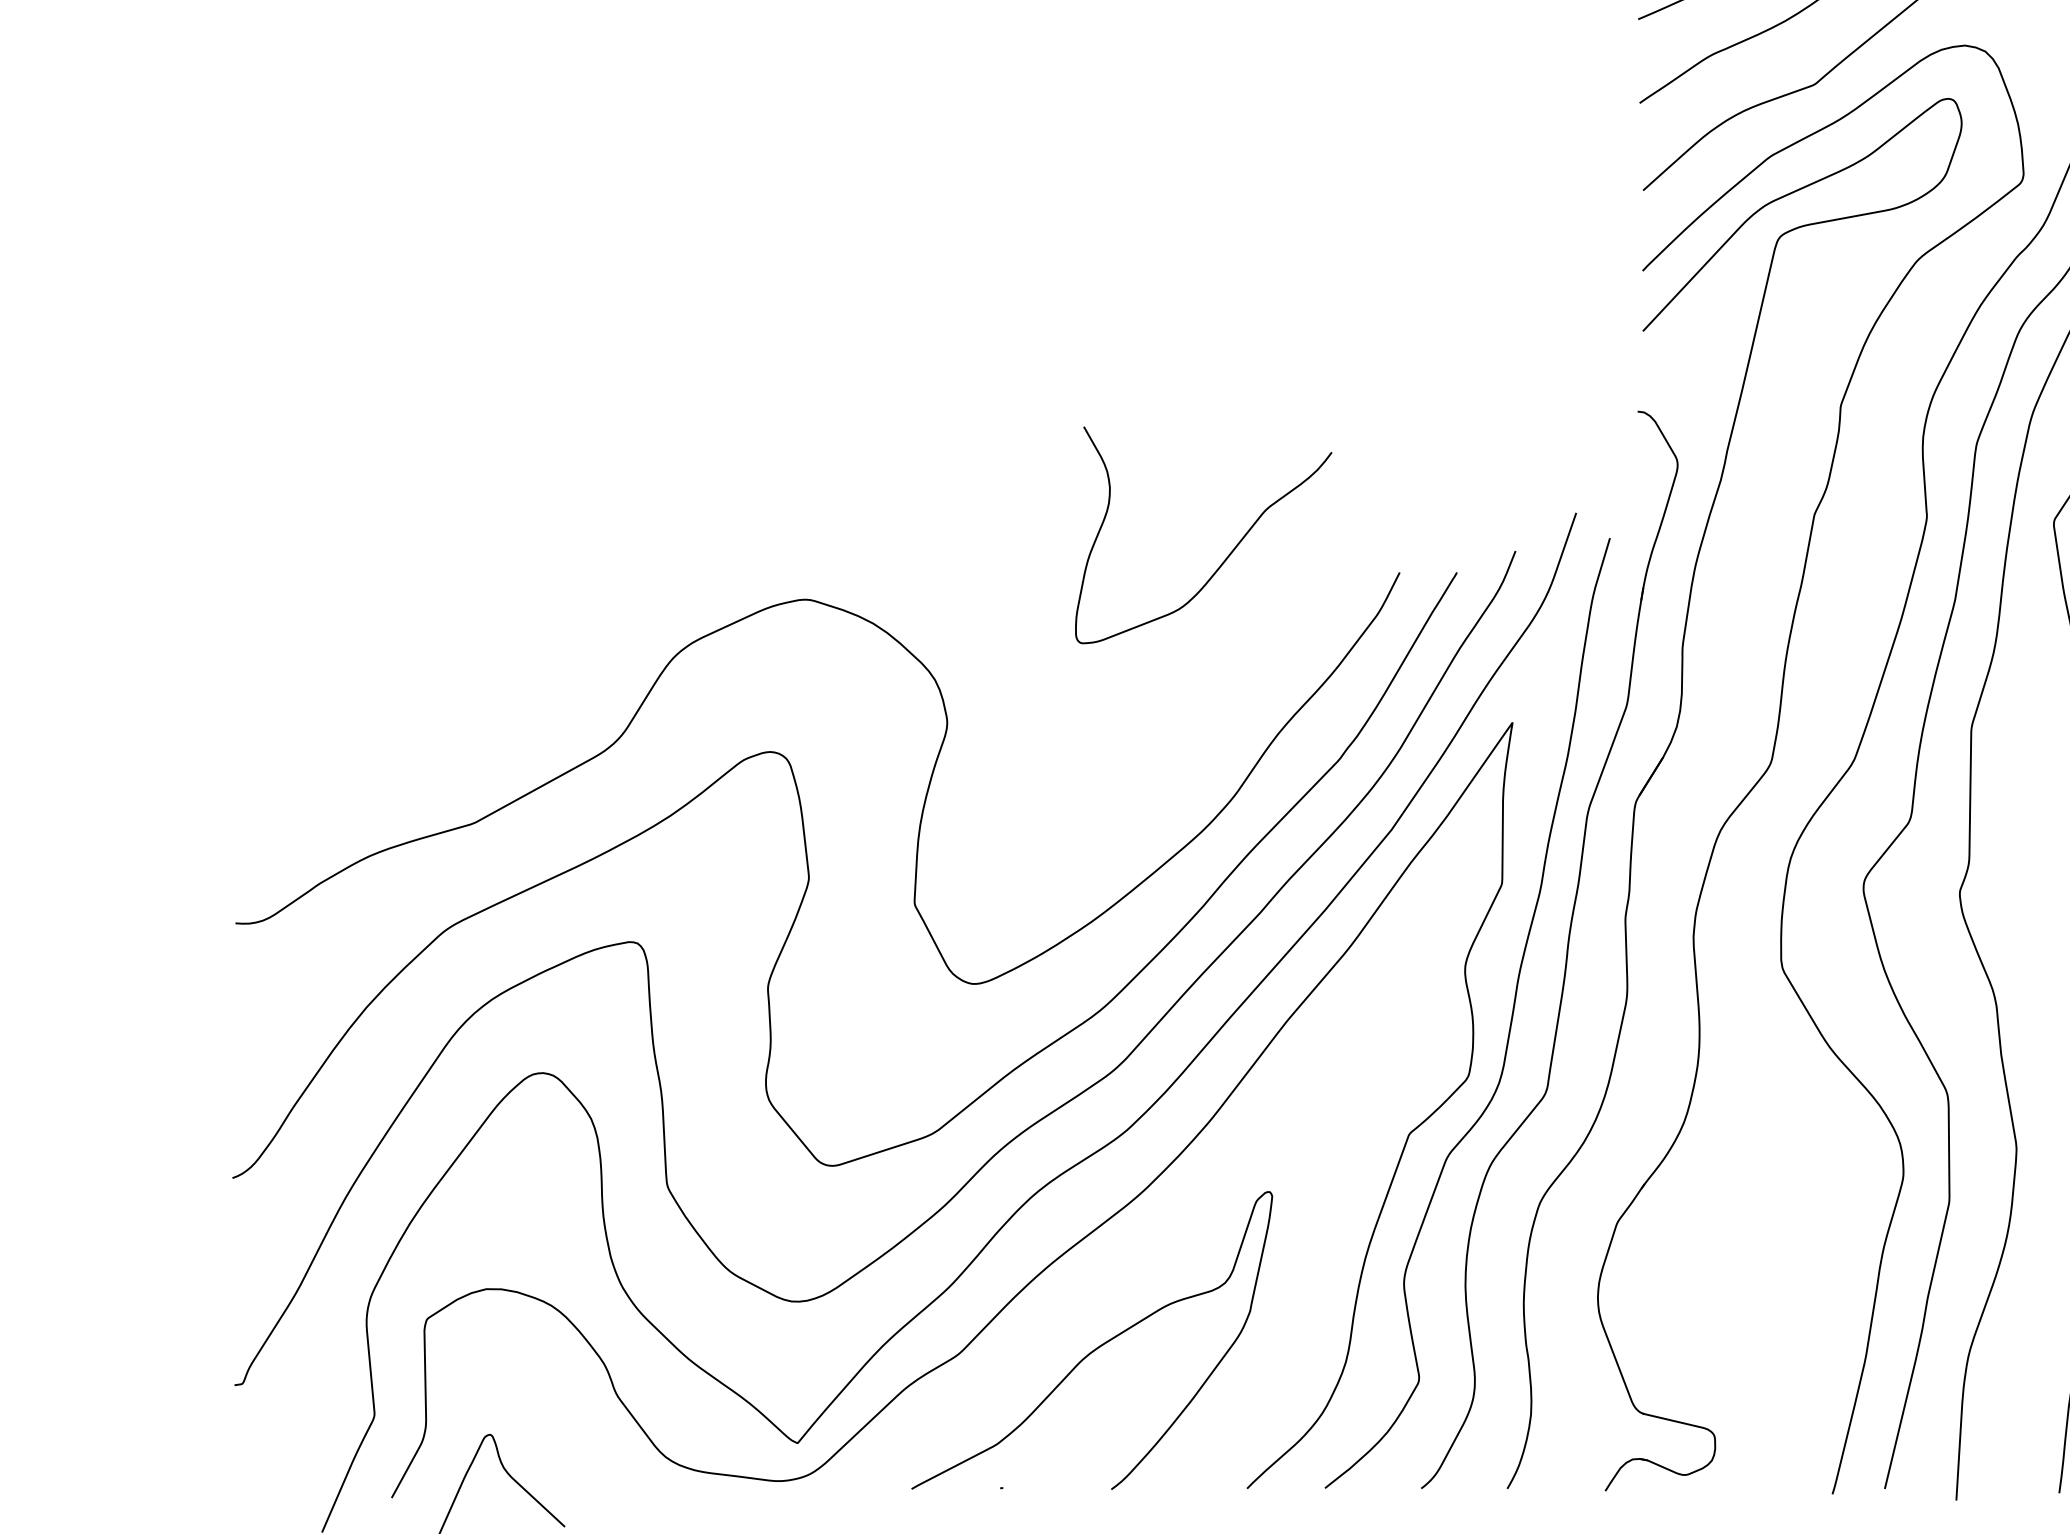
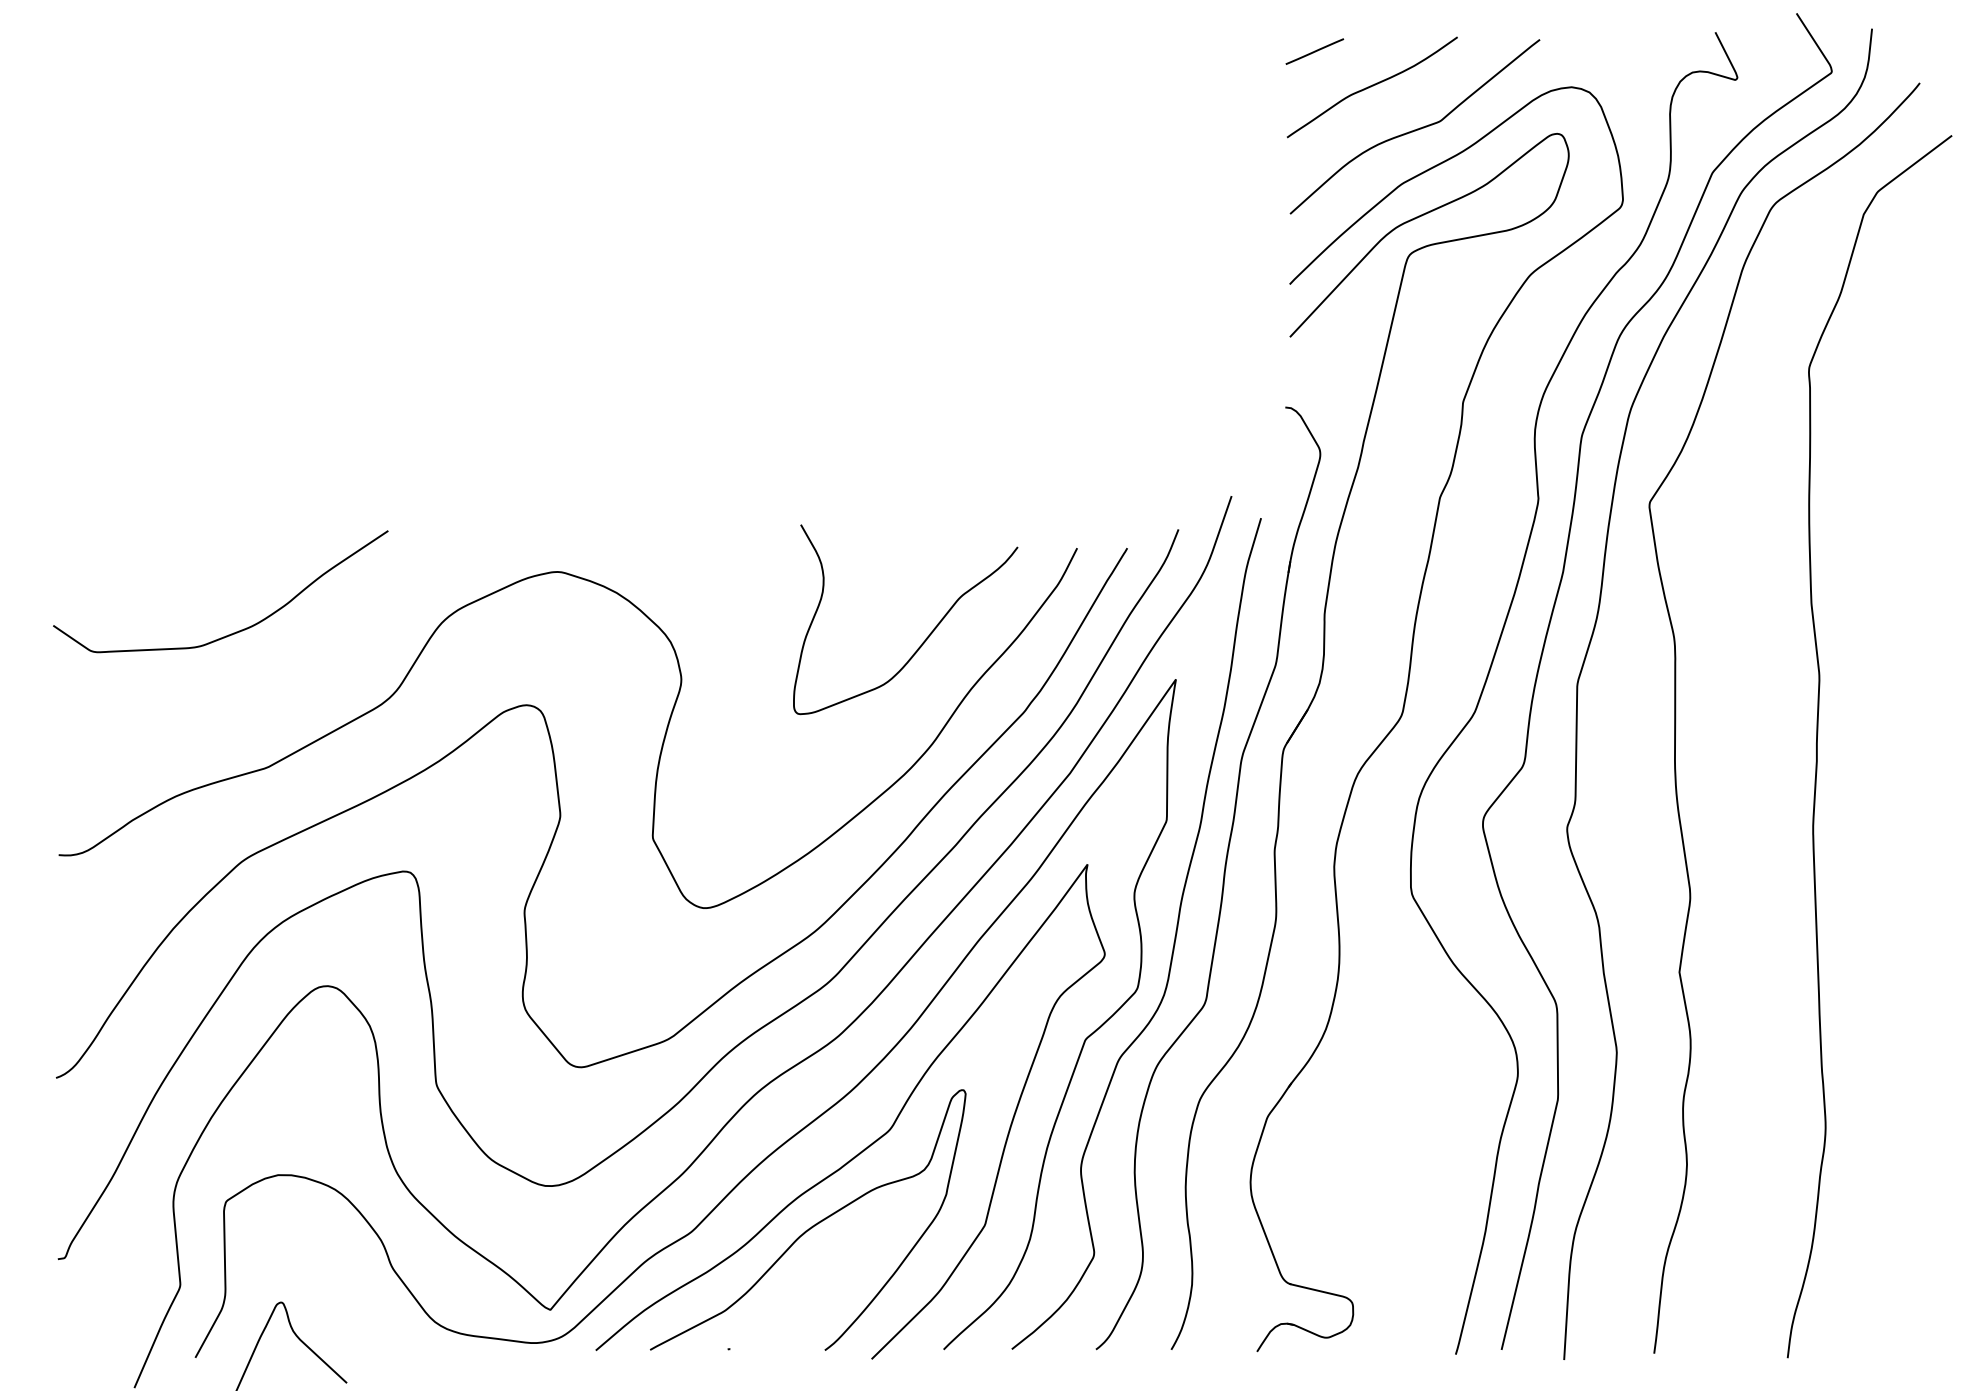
curve: (1226, 556) -> (925, 638), moved
curve: (441, 666) -> (238, 630), added
curve: (1166, 1250) -> (873, 1141), added

